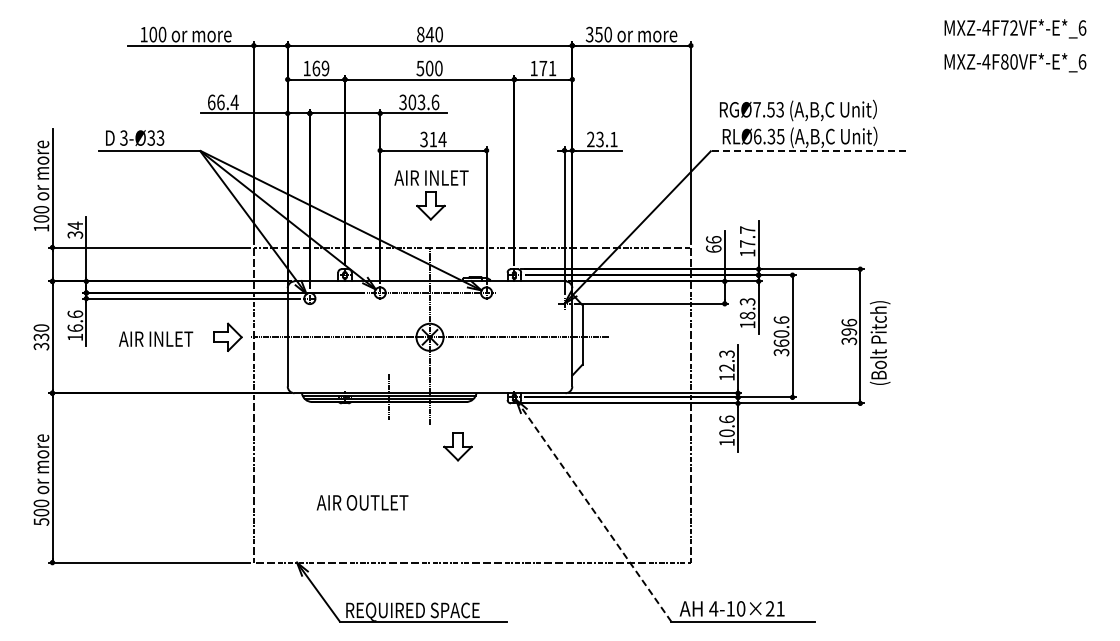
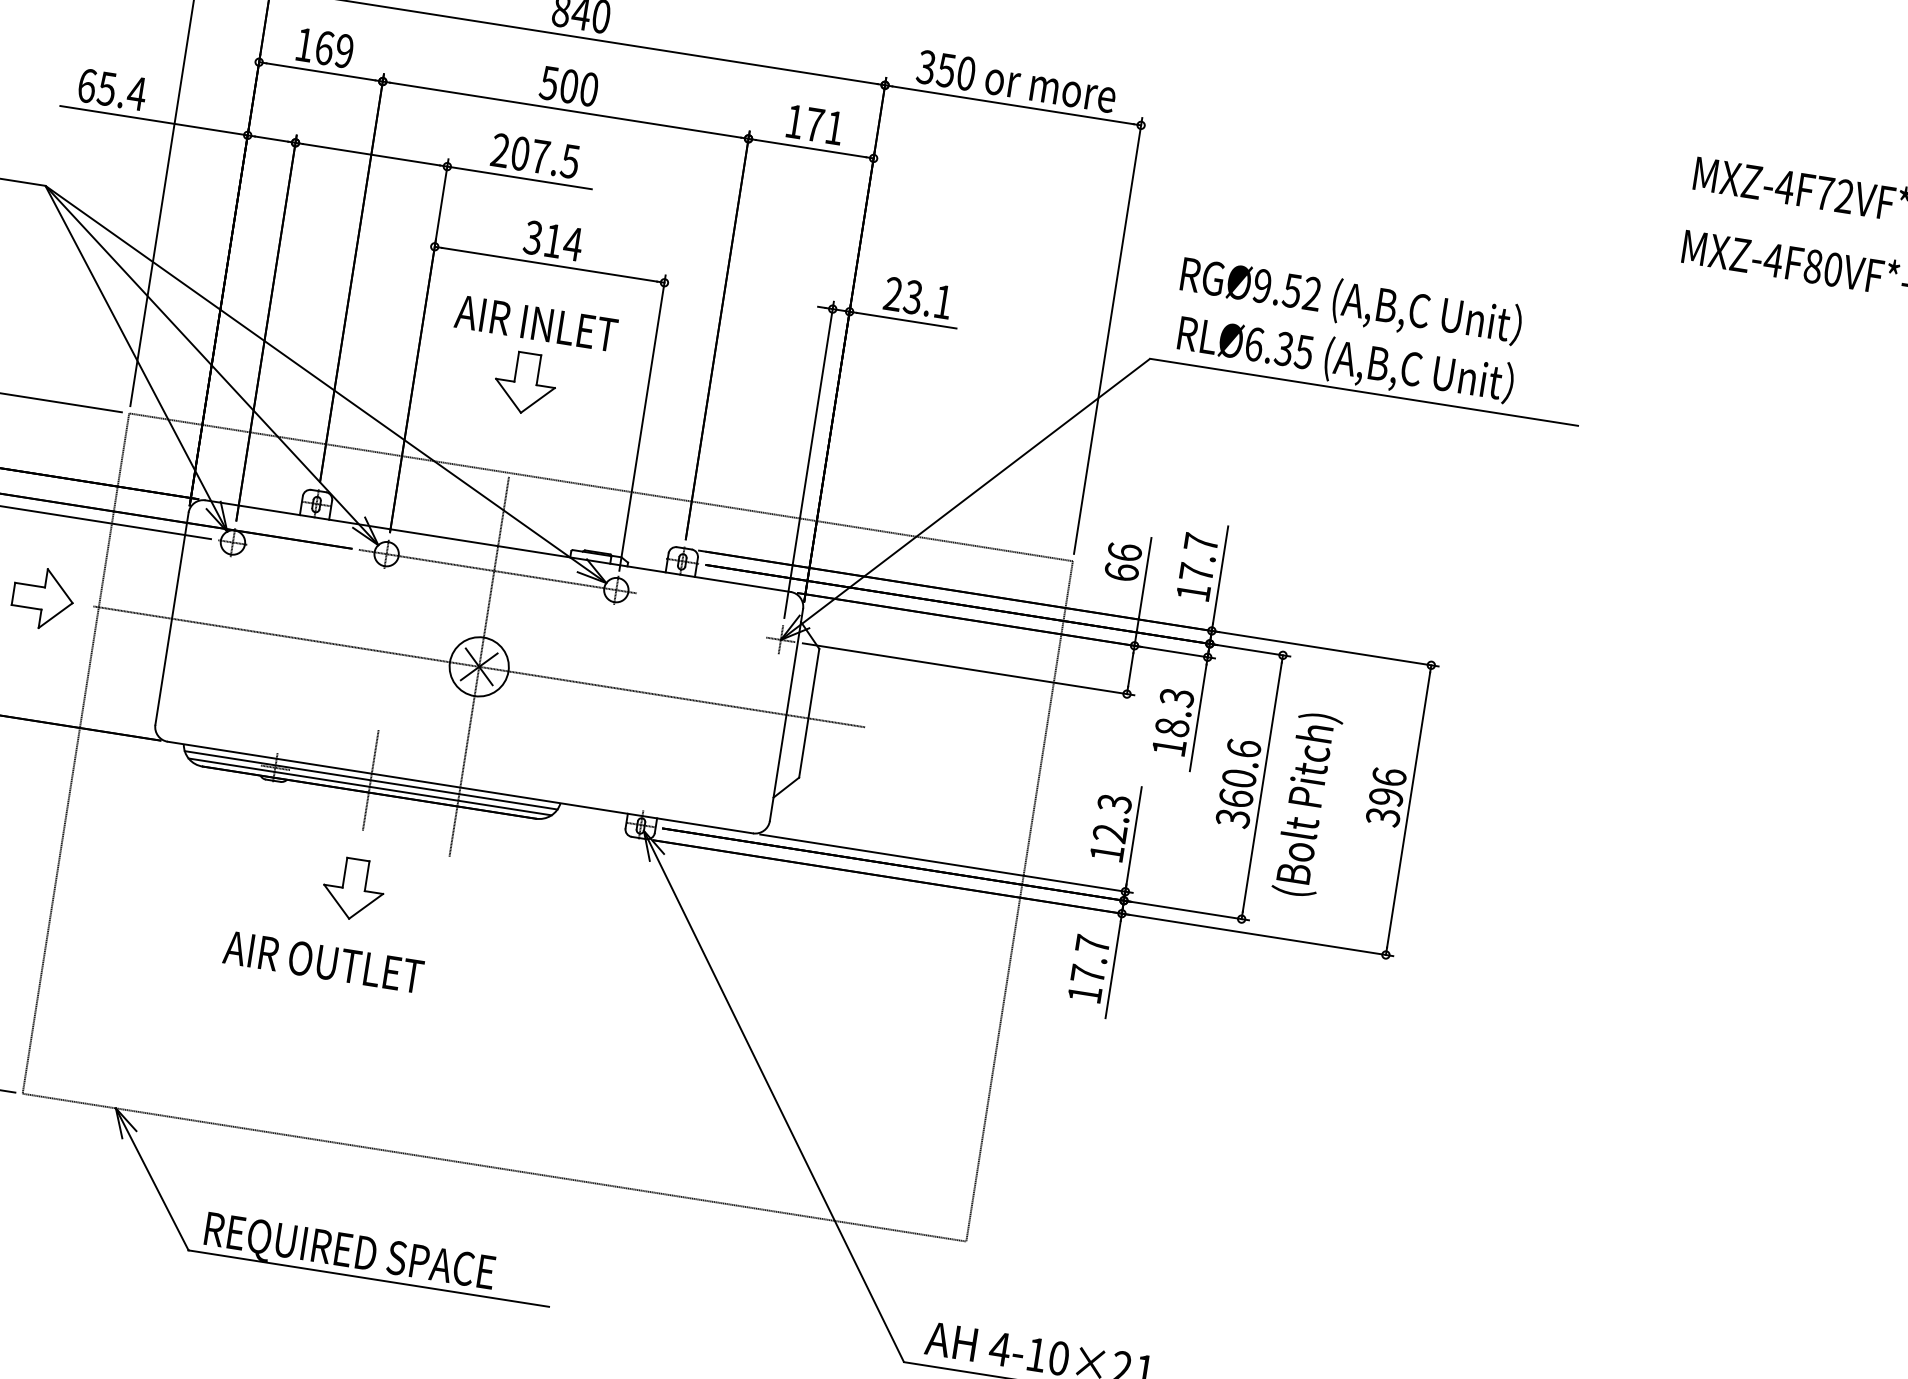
text: (220, 102) -> (106, 89), 66.4 -> 65.4
text: (419, 102) -> (535, 156), 303.6 -> 207.5
text: (768, 109) -> (1287, 289), RGØ7.53 -> RGØ9.52
line: (811, 150) -> (1366, 392), dashed -> solid
text: (879, 342) -> (1306, 803), moved
text: (726, 425) -> (1089, 957), 10.6 -> 17.7
part: (457, 446) -> (352, 888), moved
text: (362, 502) -> (323, 961), moved
line: (593, 511) -> (773, 1098), dashed -> solid

